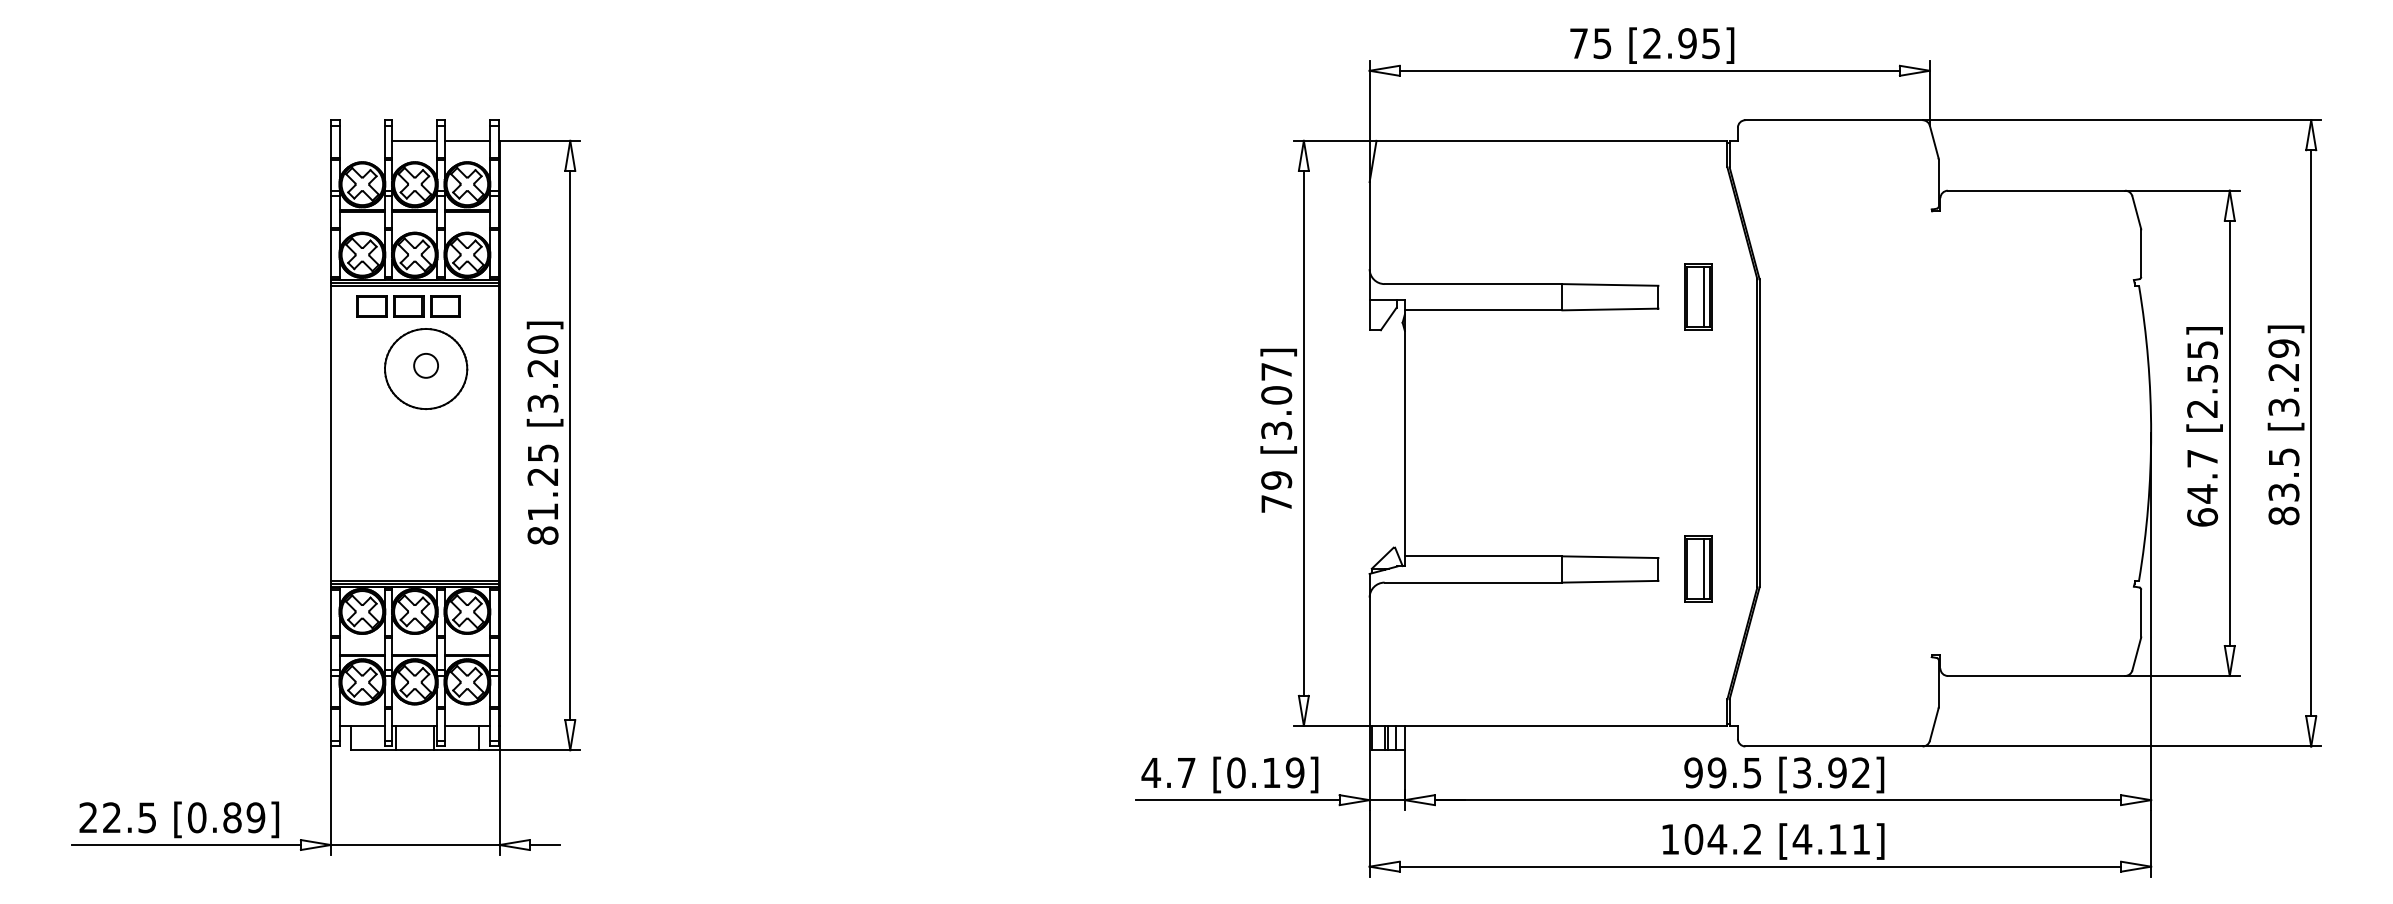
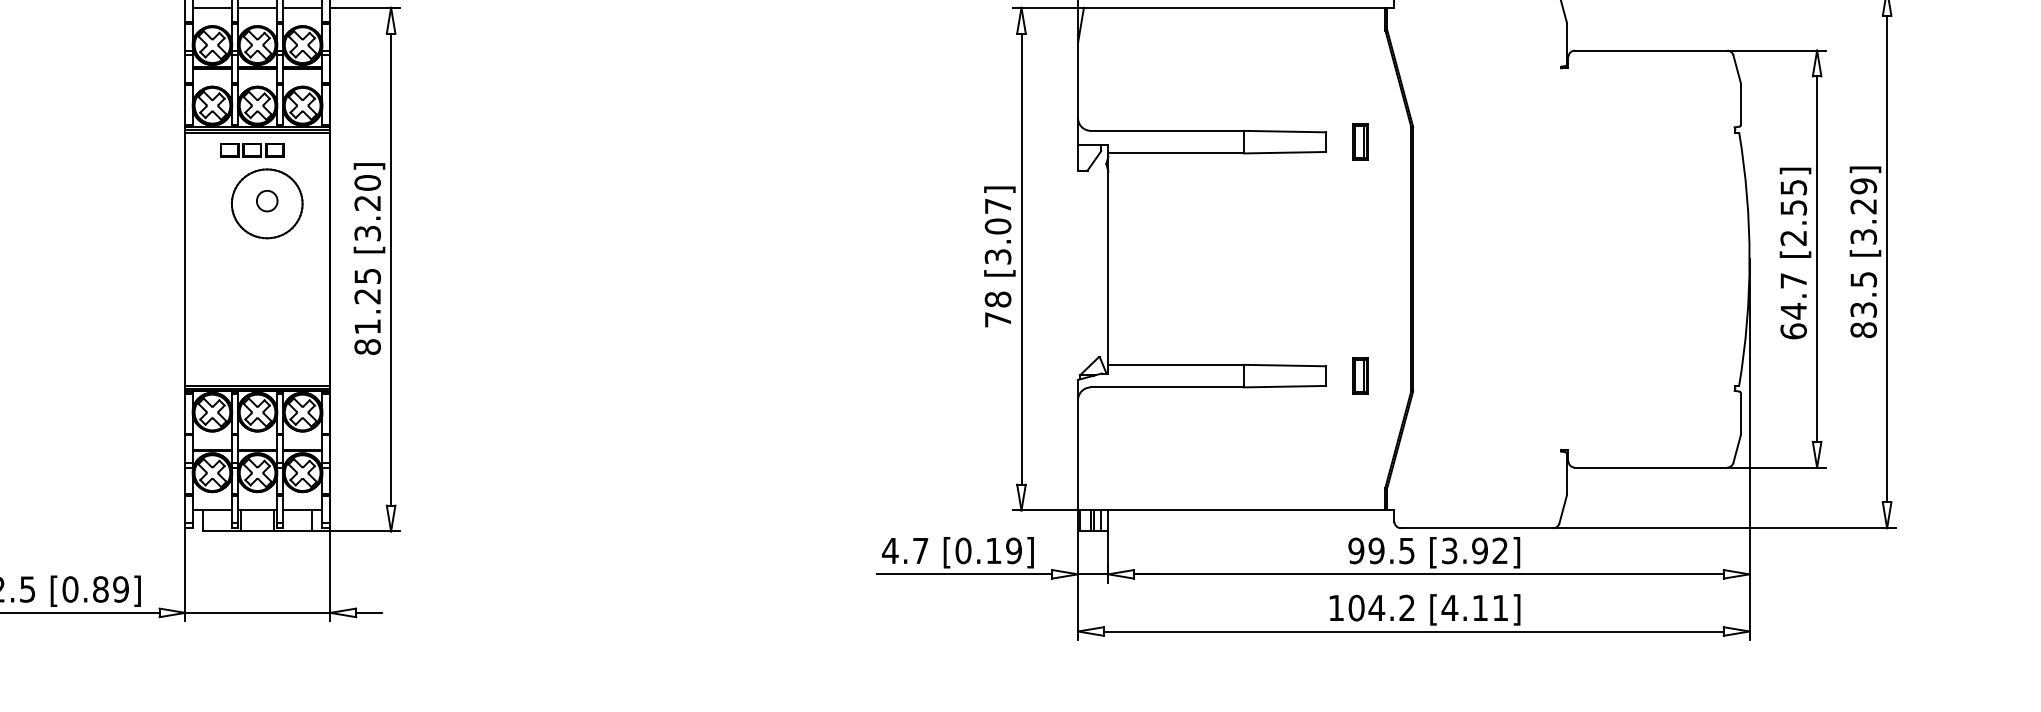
line: (361, 140) -> (211, 7), added
part: (1698, 297) -> (1360, 142), size x0.62
part: (408, 306) -> (252, 150), size x0.71
text: (1276, 480) -> (997, 299), 79 -> 78
part: (1698, 569) -> (1360, 376), size x0.62

